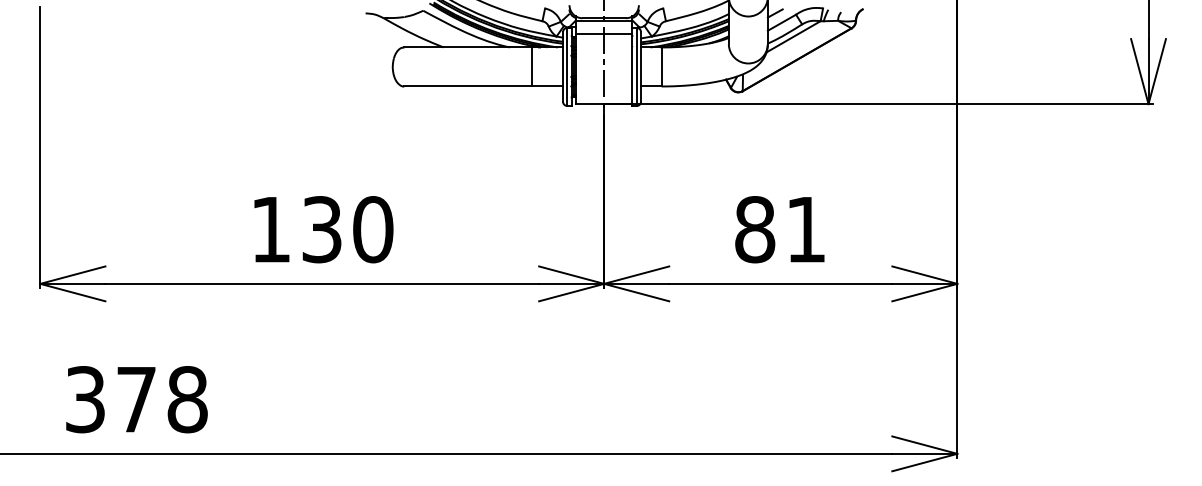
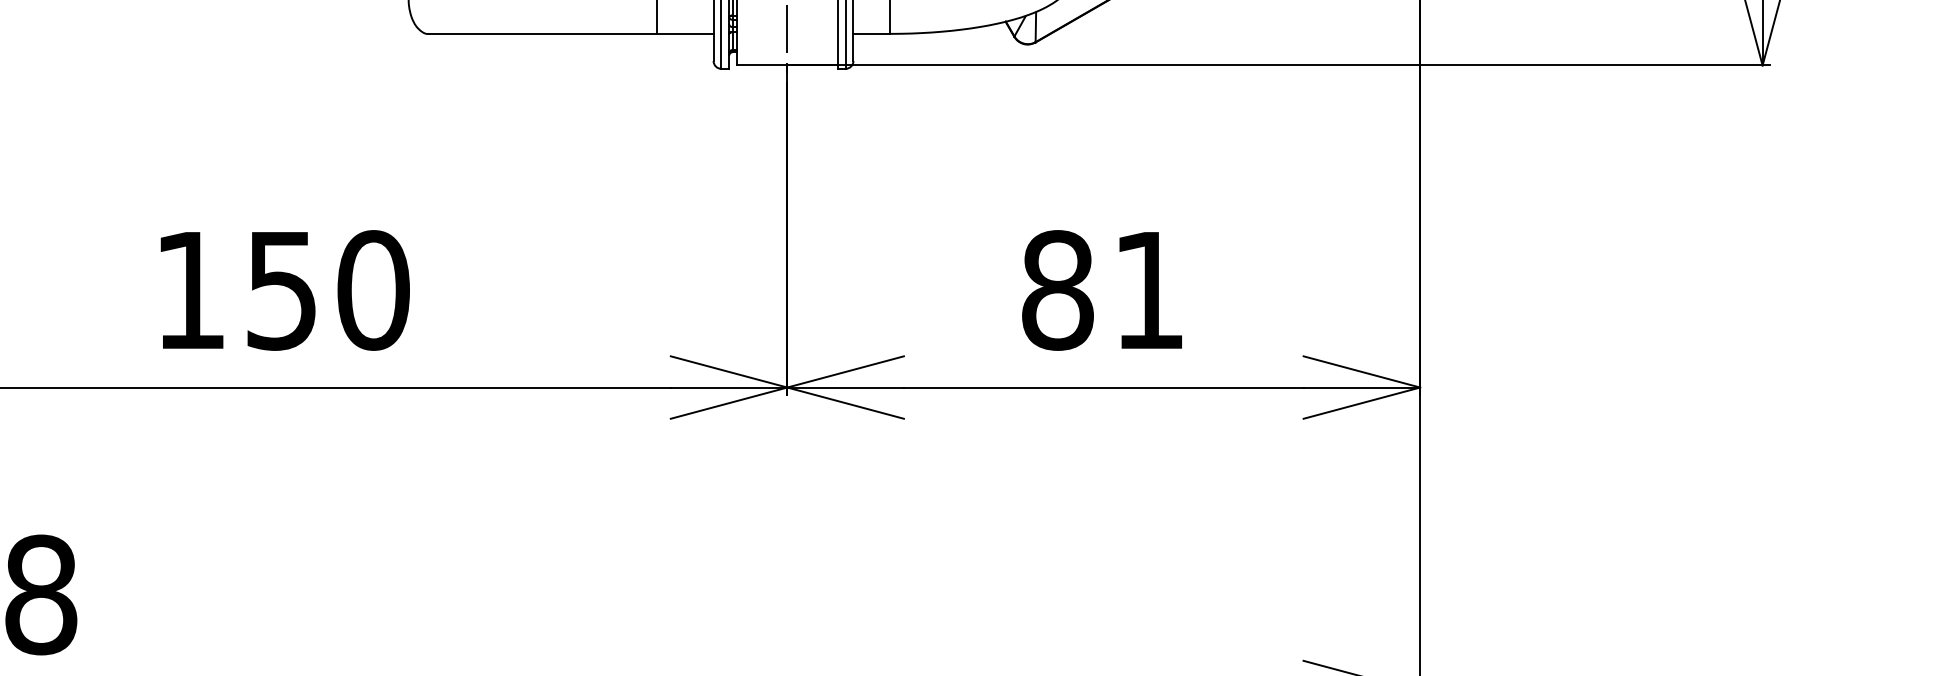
text: (322, 229) -> (282, 290), 130 -> 150

